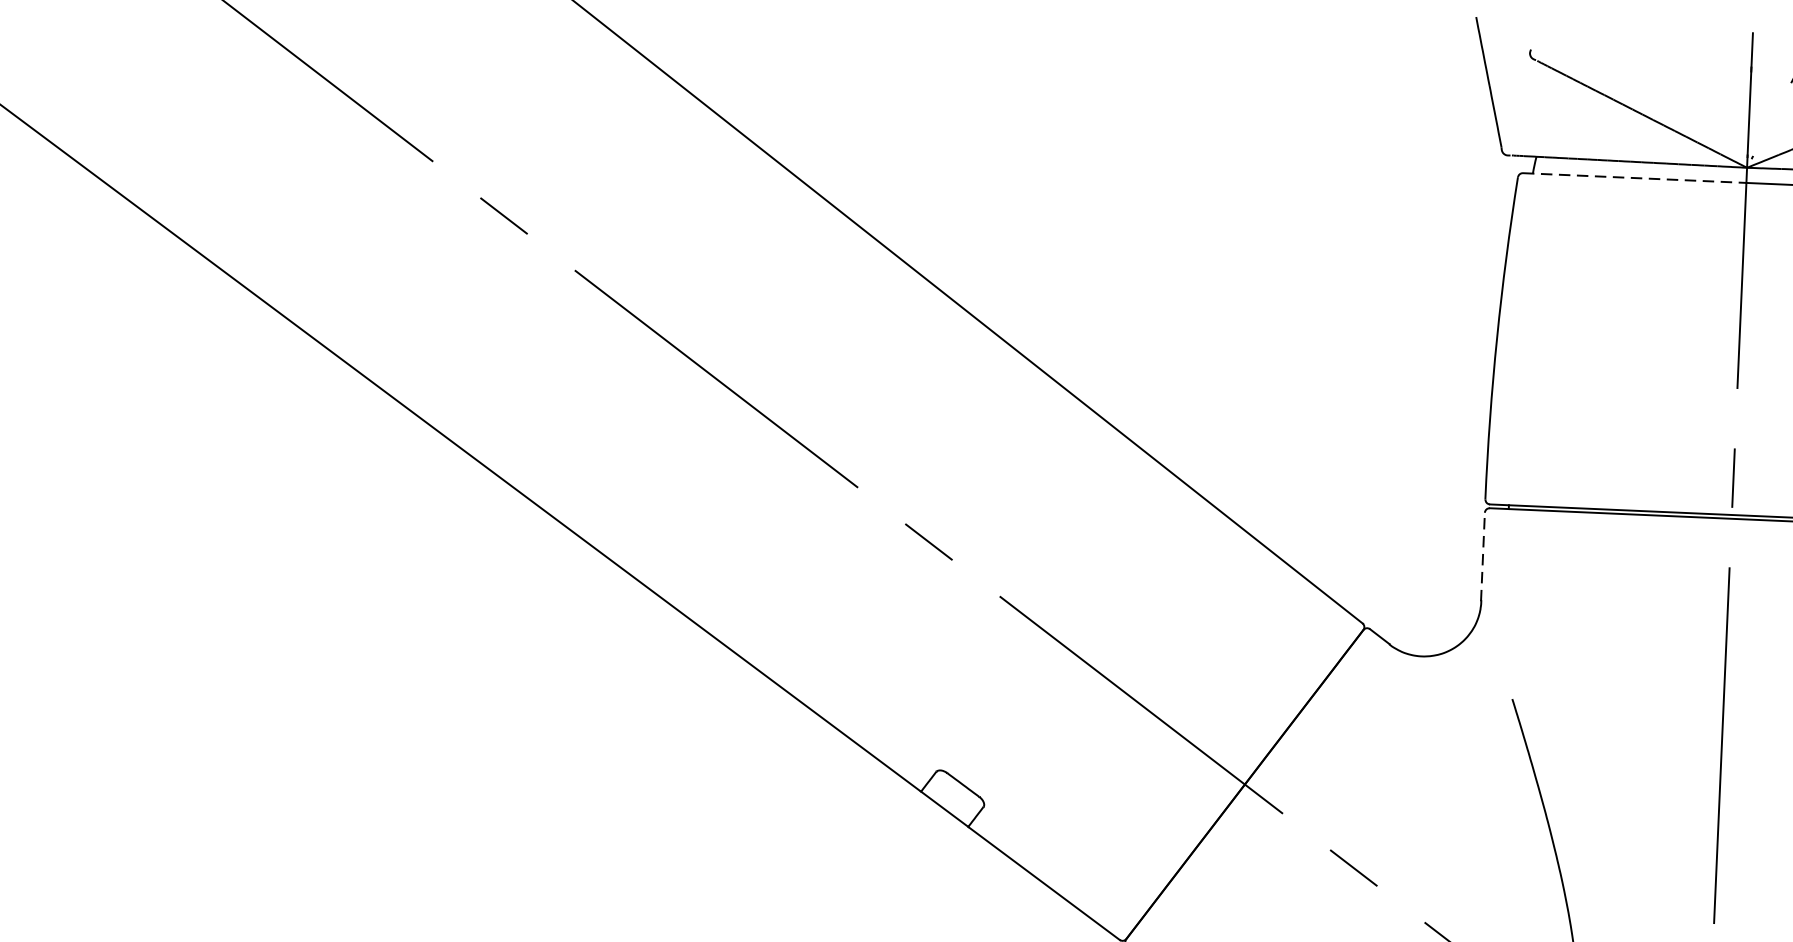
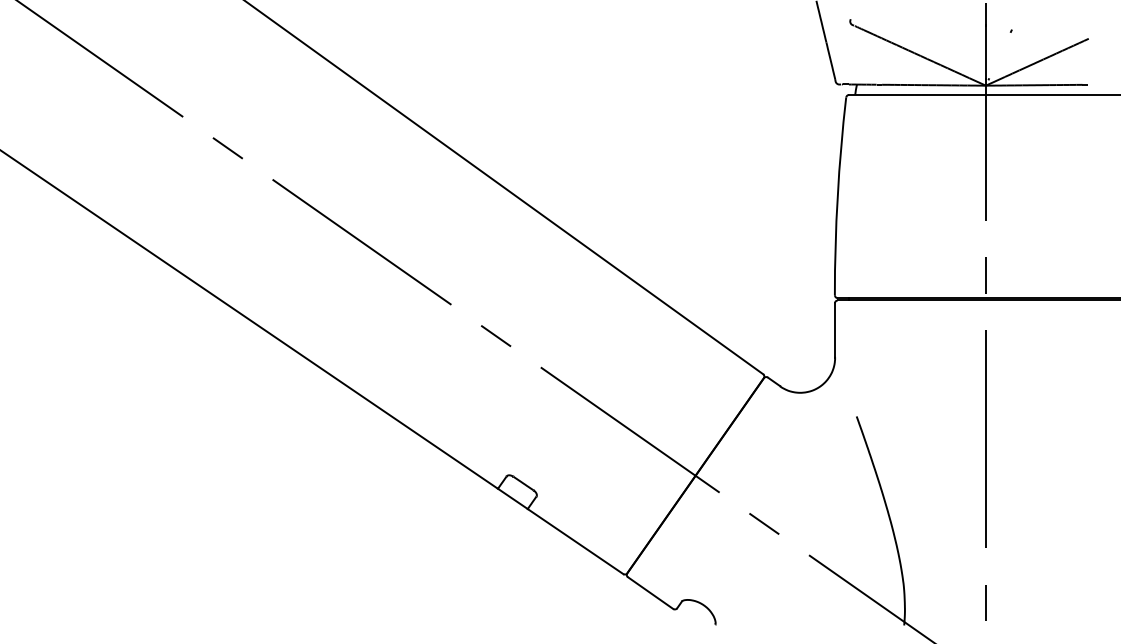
line: (1636, 177) -> (918, 94), dashed -> solid
line: (1482, 557) -> (834, 330), dashed -> solid

